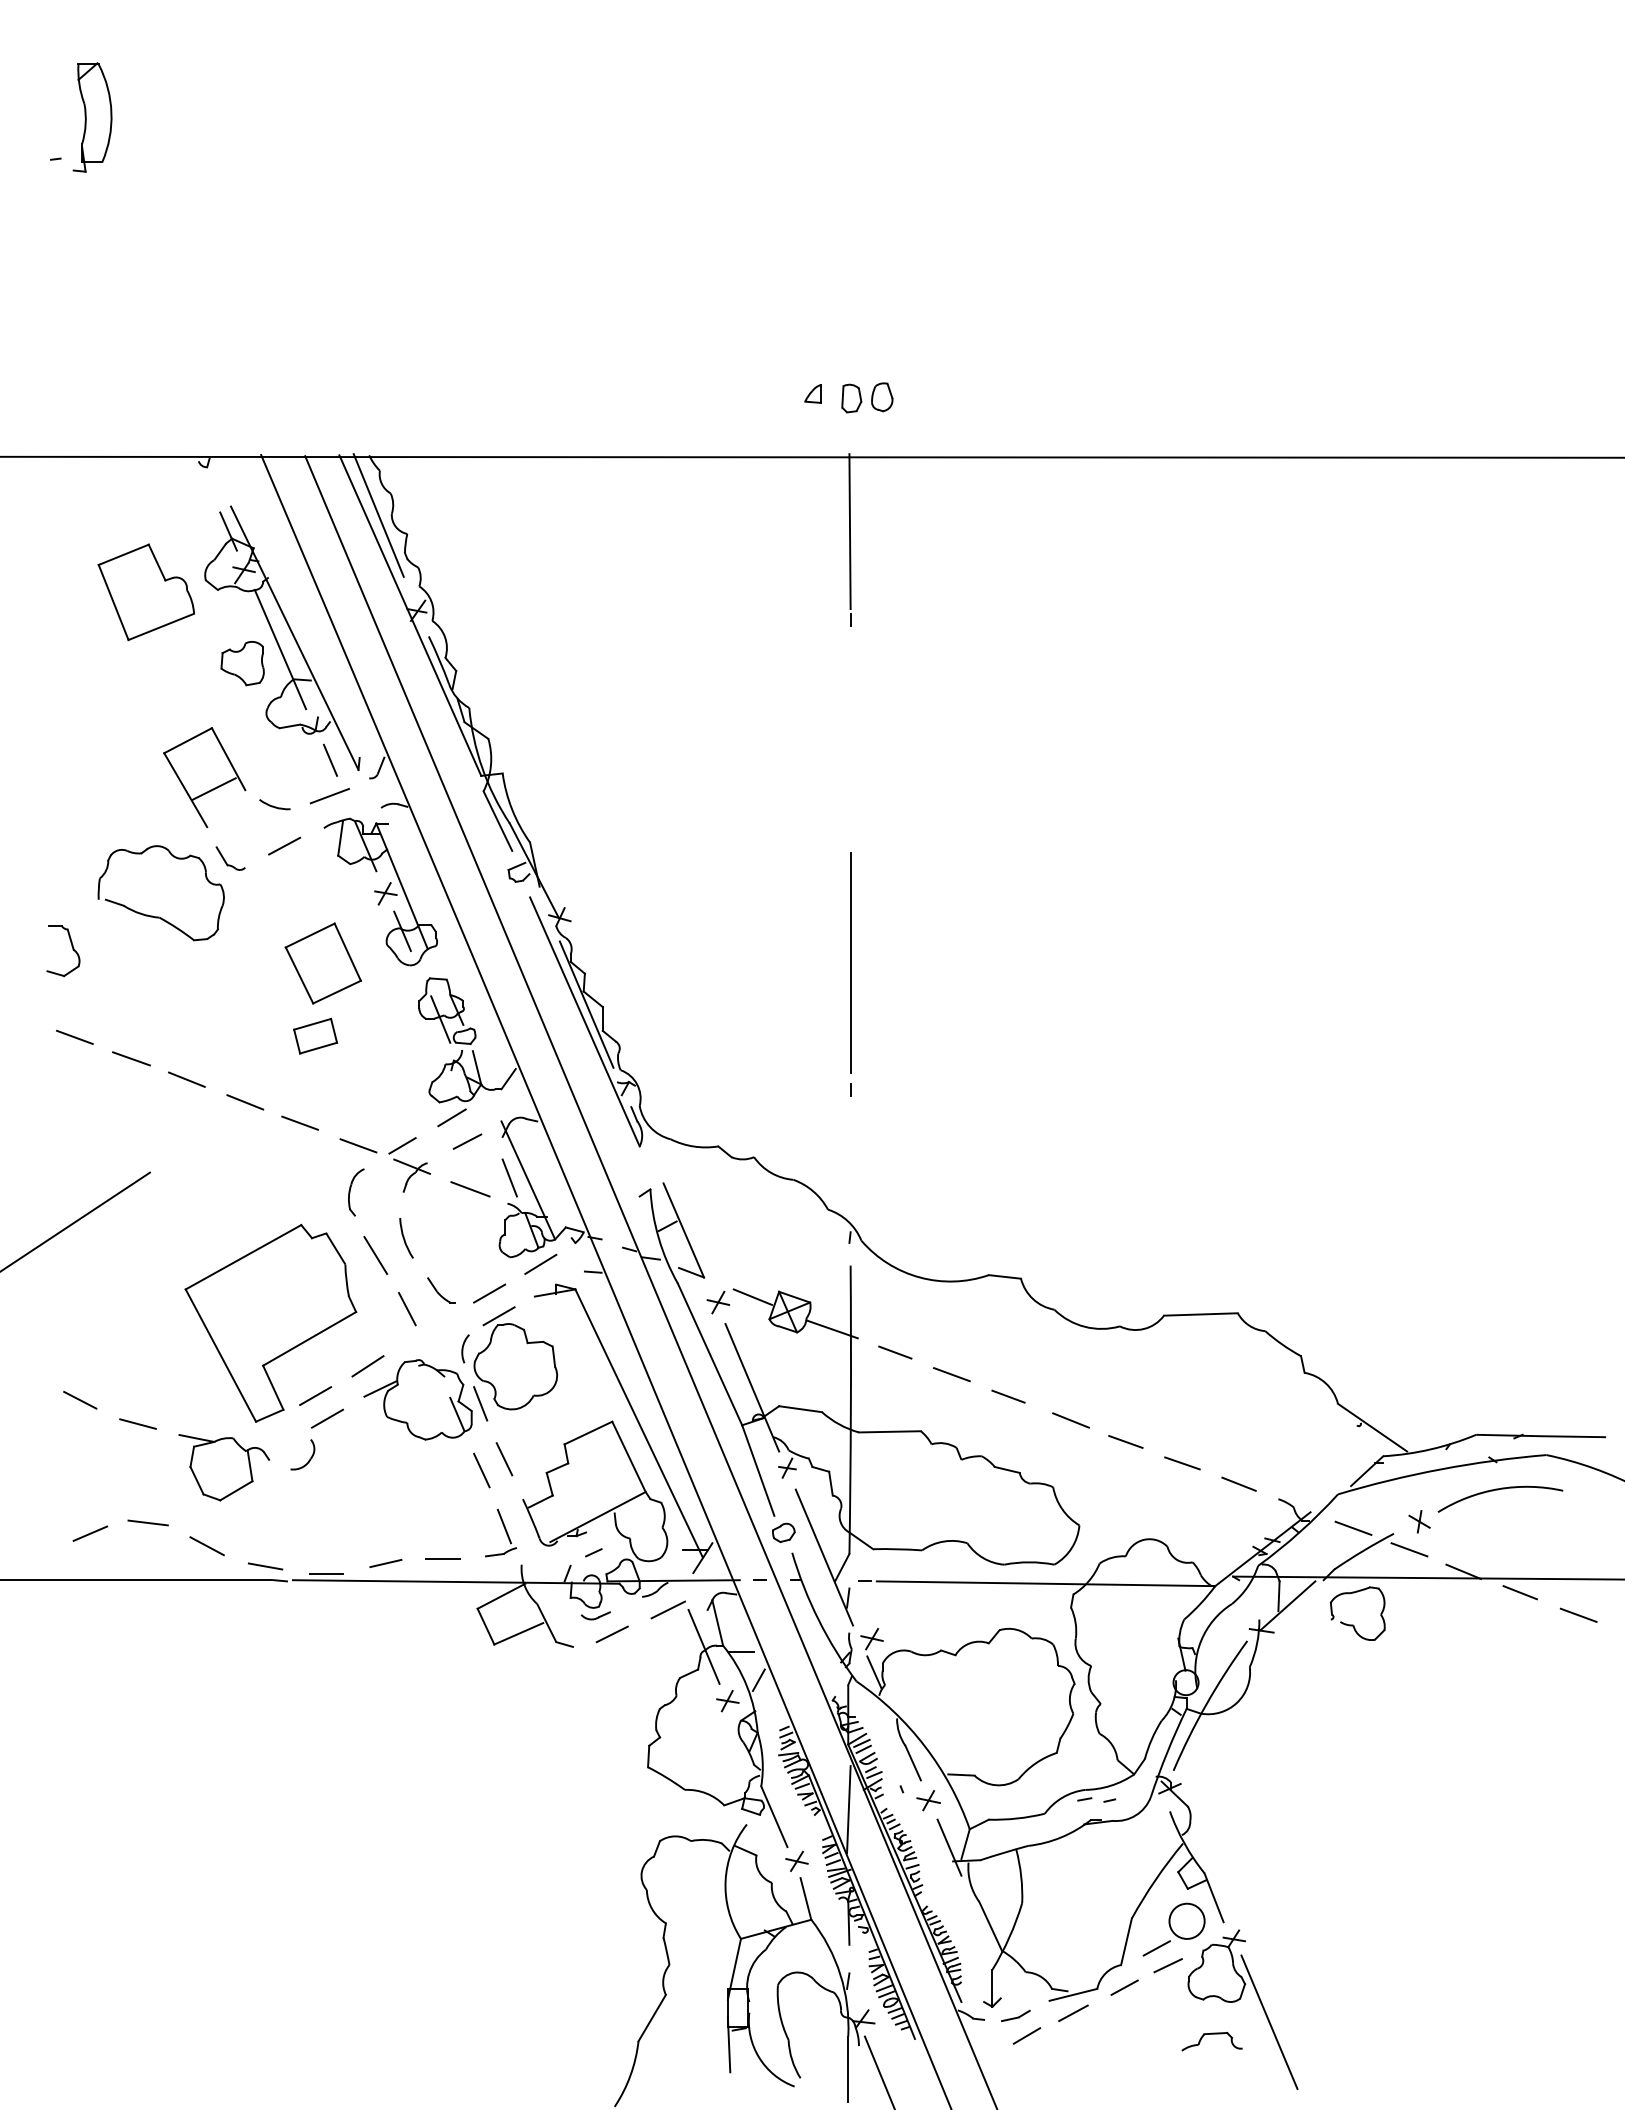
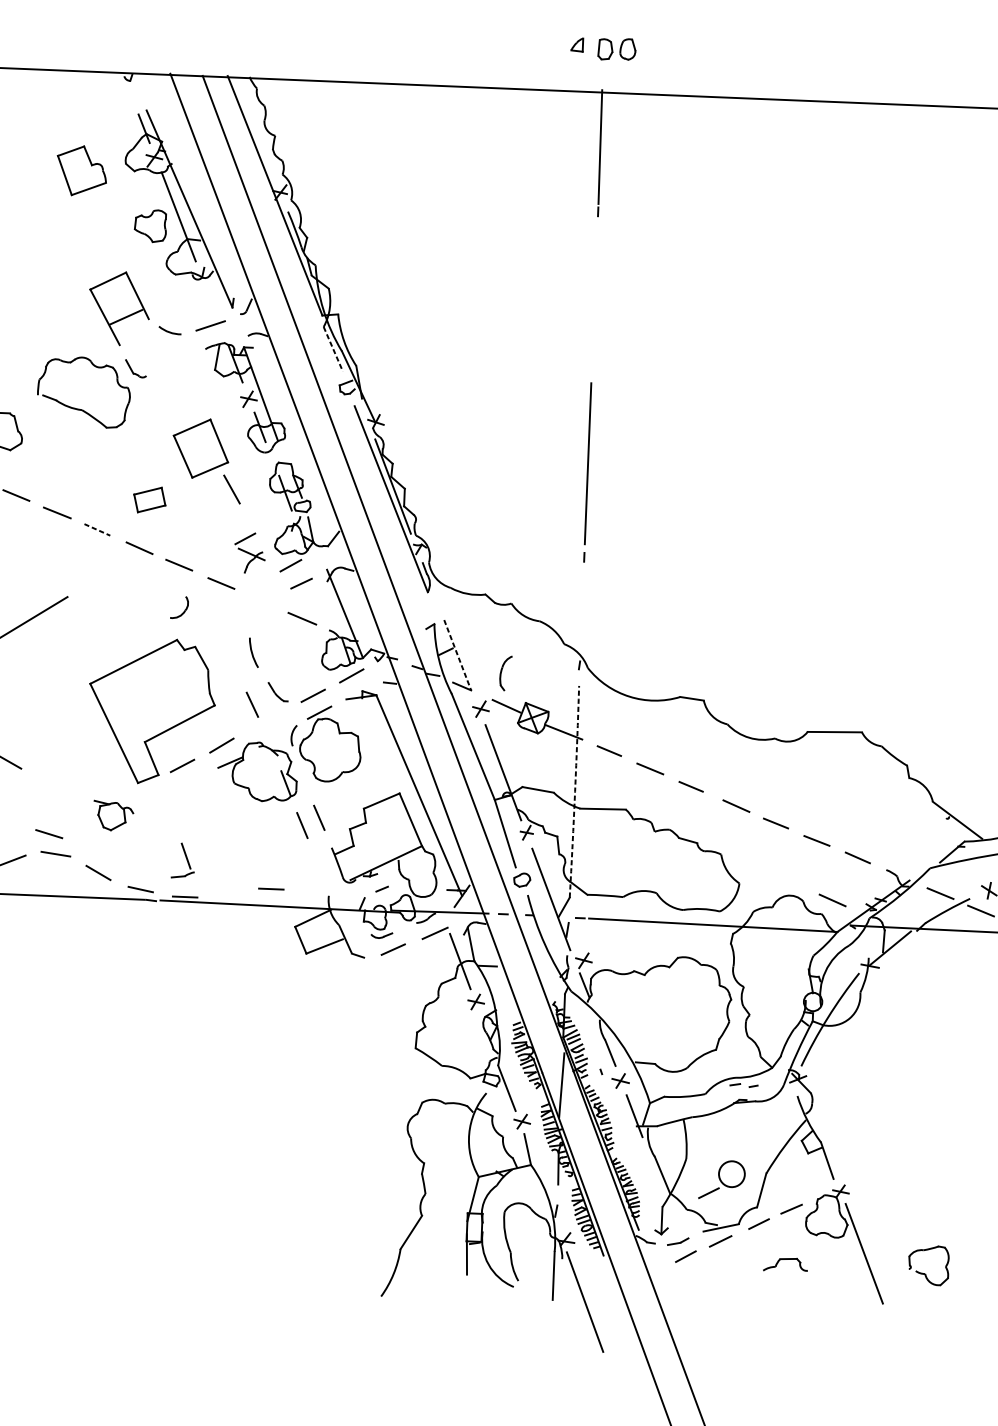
line: (378, 515) -> (254, 121), removed
part: (145, 592) -> (81, 171), size x0.7
line: (330, 759) -> (212, 299), removed
line: (498, 821) -> (333, 349), solid -> dashed
line: (284, 845) -> (175, 360), removed
part: (315, 1035) -> (149, 499), moved
line: (187, 1079) -> (97, 529), solid -> dashed
part: (409, 1164) -> (249, 552), moved
line: (509, 1177) -> (331, 611), removed
part: (356, 1192) -> (506, 673), moved
line: (684, 1230) -> (458, 655), solid -> dashed
line: (375, 1255) -> (231, 489), moved
line: (480, 1403) -> (303, 776), removed
arc: (850, 1409) -> (574, 791), solid -> dashed
line: (327, 1418) -> (190, 782), removed
line: (137, 1423) -> (48, 833), moved
part: (309, 1458) -> (184, 610), moved
part: (223, 1467) -> (112, 815), size x0.6
part: (500, 1532) -> (183, 860), moved
line: (1206, 1543) -> (832, 900), added
line: (385, 1563) -> (228, 890), removed
part: (1353, 1624) -> (925, 1273), moved
line: (758, 1680) -> (499, 987), removed
part: (1173, 1929) -> (721, 1179), moved
part: (1211, 2034) -> (785, 1259), moved

